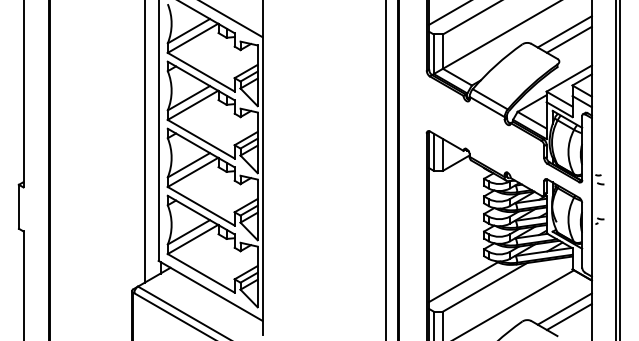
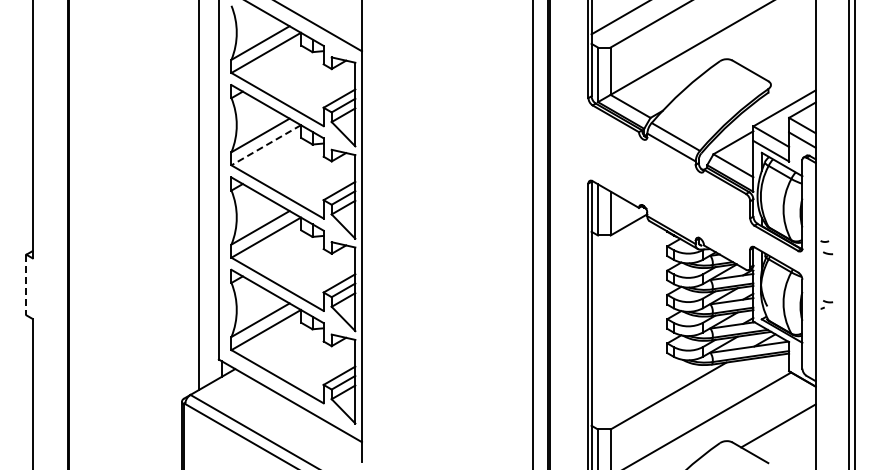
line: (564, 31) -> (778, 43), removed
line: (569, 39) -> (784, 54), removed
line: (192, 105) -> (265, 145), solid -> dashed
line: (19, 207) -> (26, 285), solid -> dashed
line: (463, 281) -> (638, 388), removed
line: (569, 316) -> (784, 436), removed

